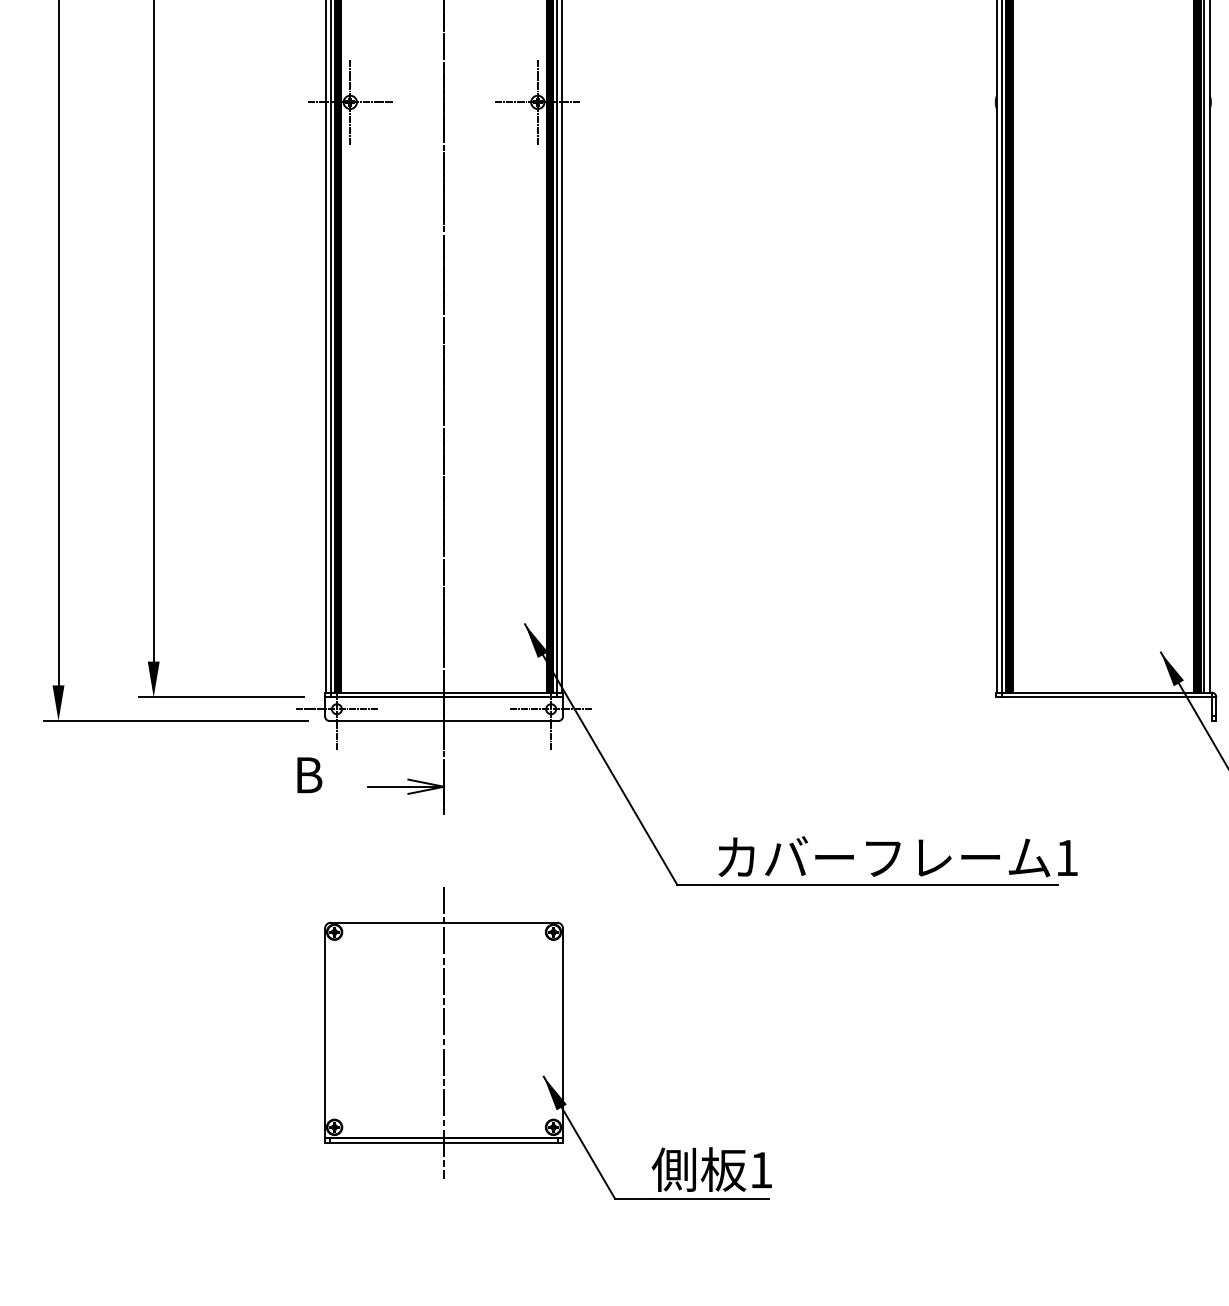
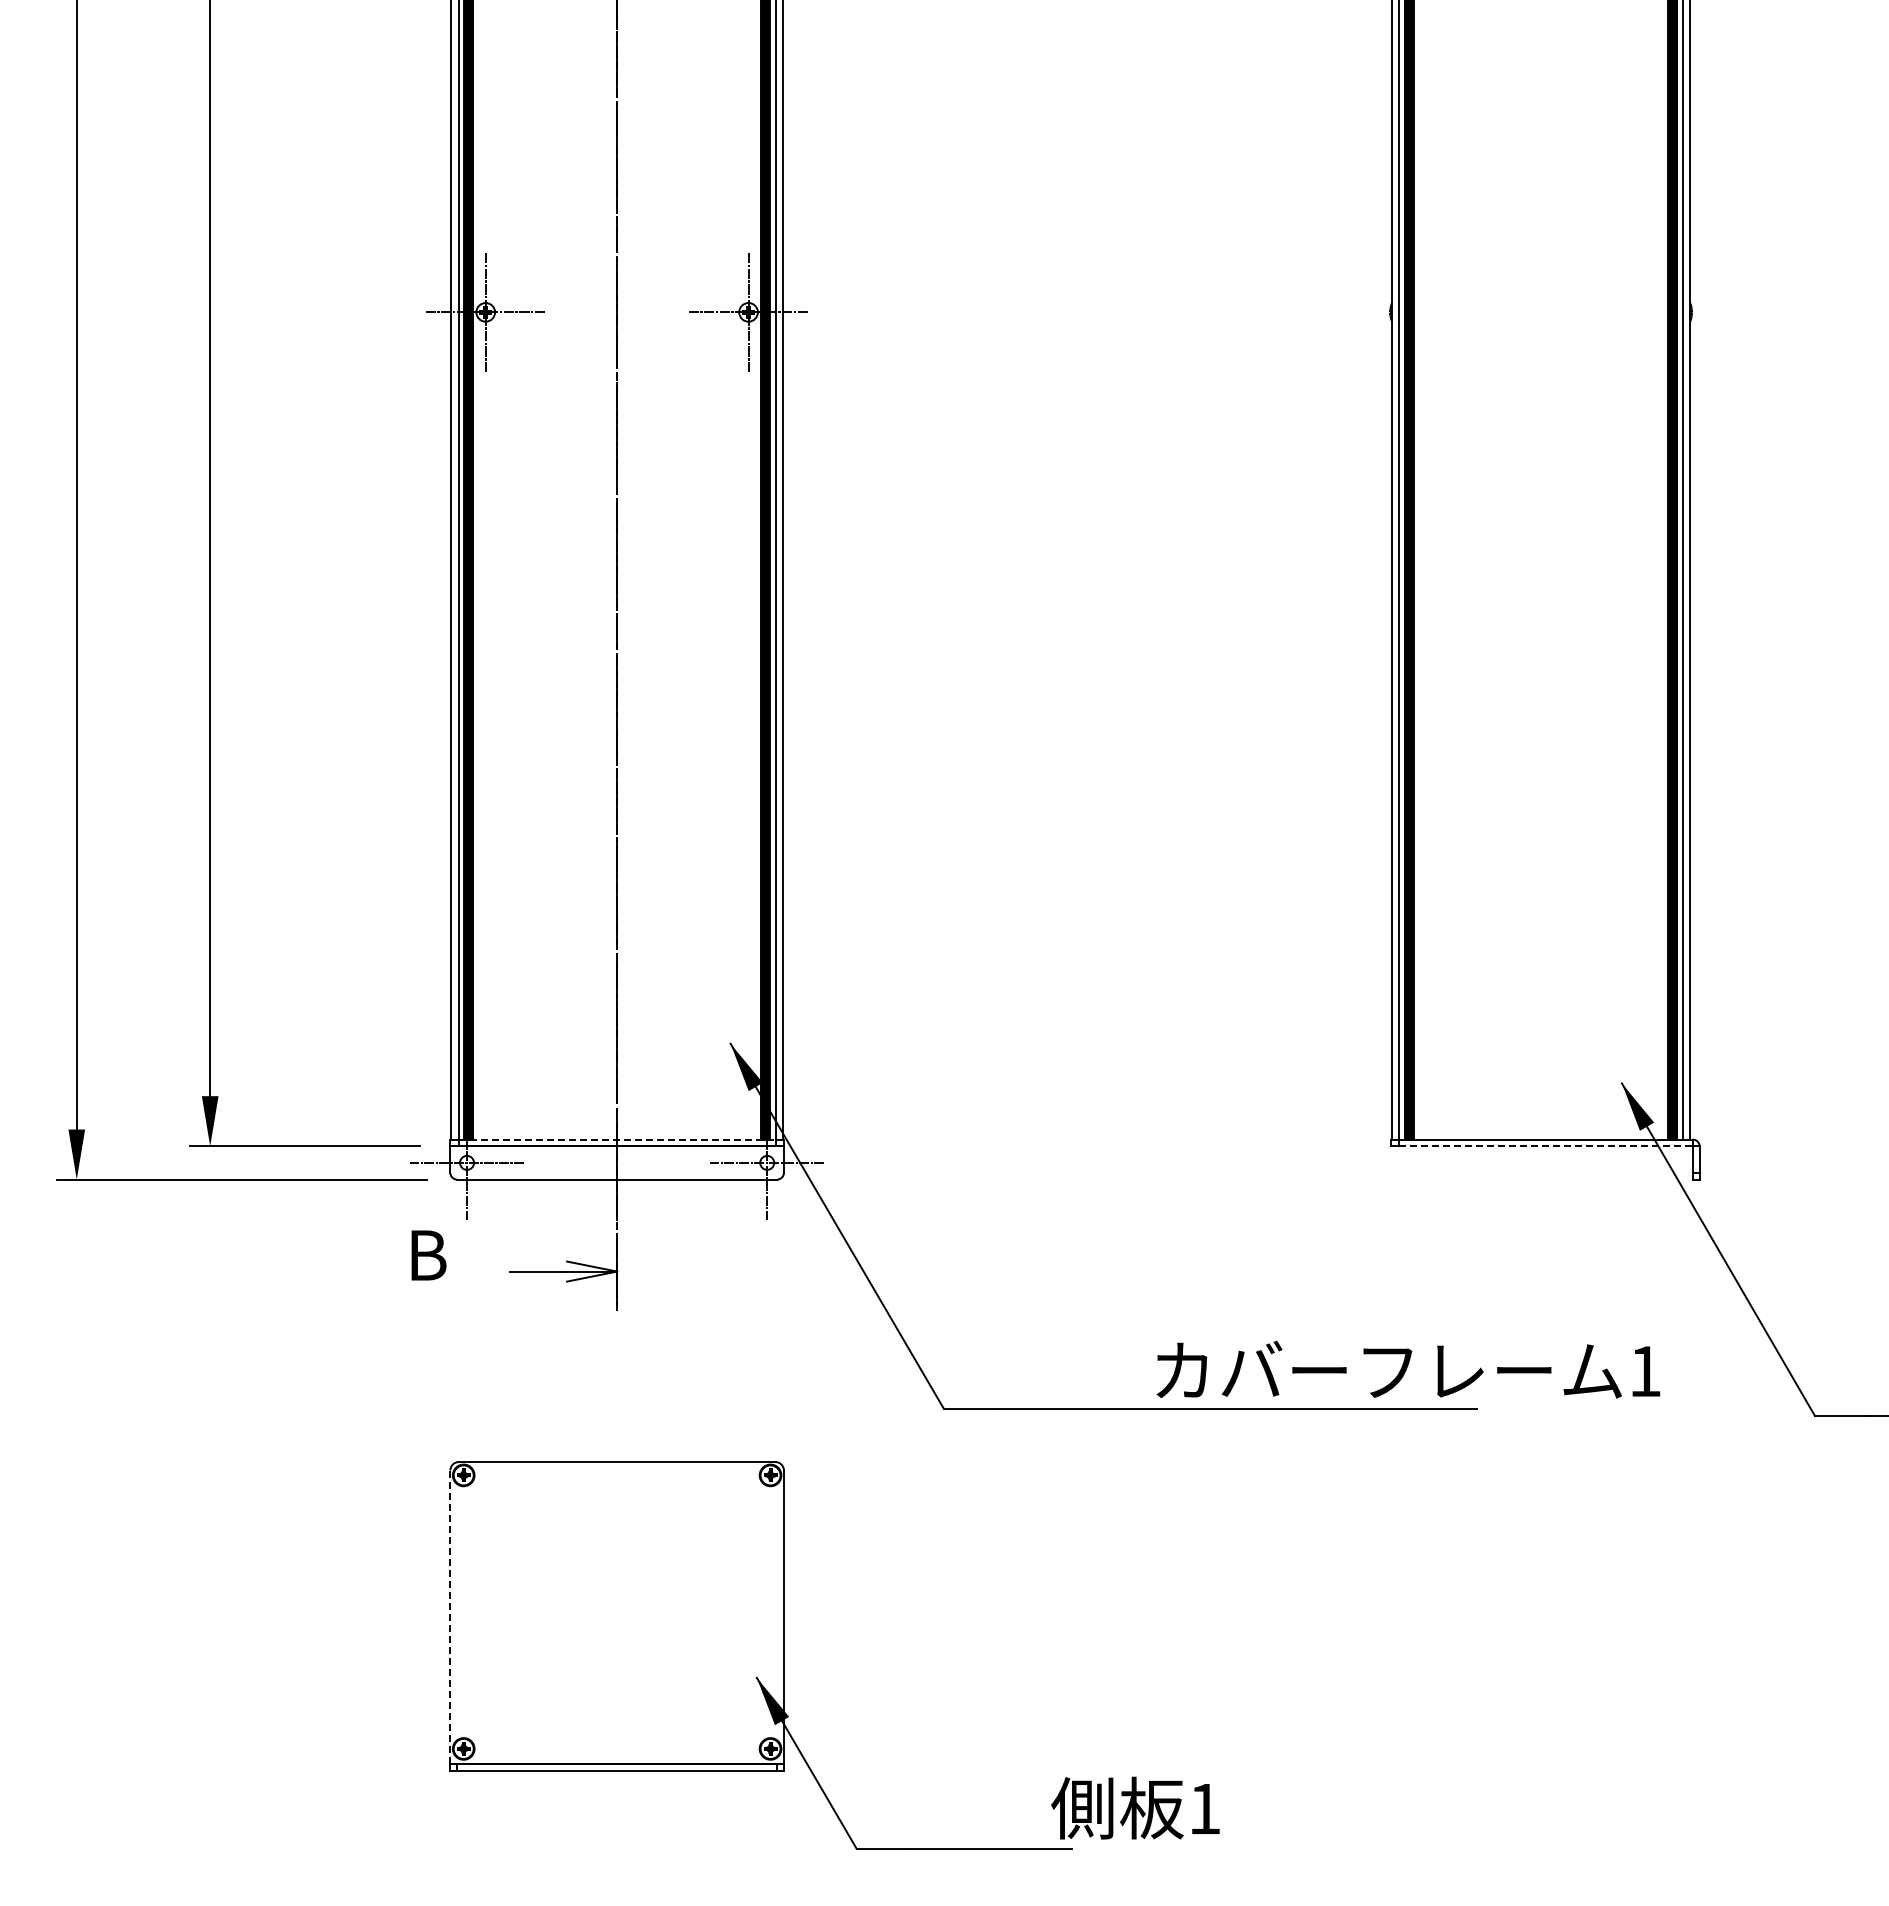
line: (444, 692) -> (617, 1139), solid -> dashed
line: (1107, 697) -> (1546, 1146), solid -> dashed
text: (898, 856) -> (1408, 1369), moved
line: (444, 1032) -> (617, 1616), removed
line: (325, 1033) -> (450, 1617), solid -> dashed
text: (711, 1169) -> (1135, 1807), moved

